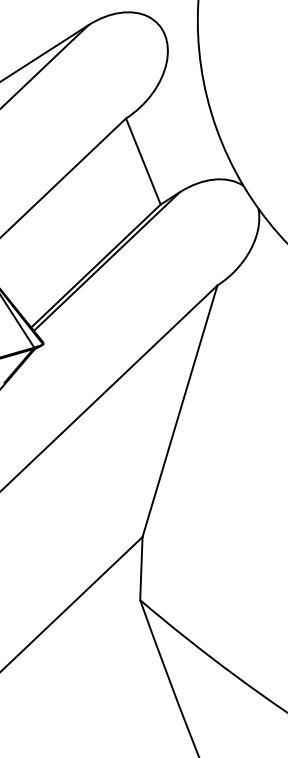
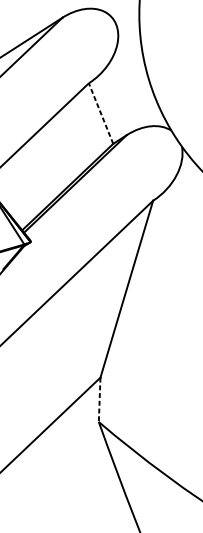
line: (143, 161) -> (101, 113), solid -> dashed
line: (141, 568) -> (99, 399), solid -> dashed

